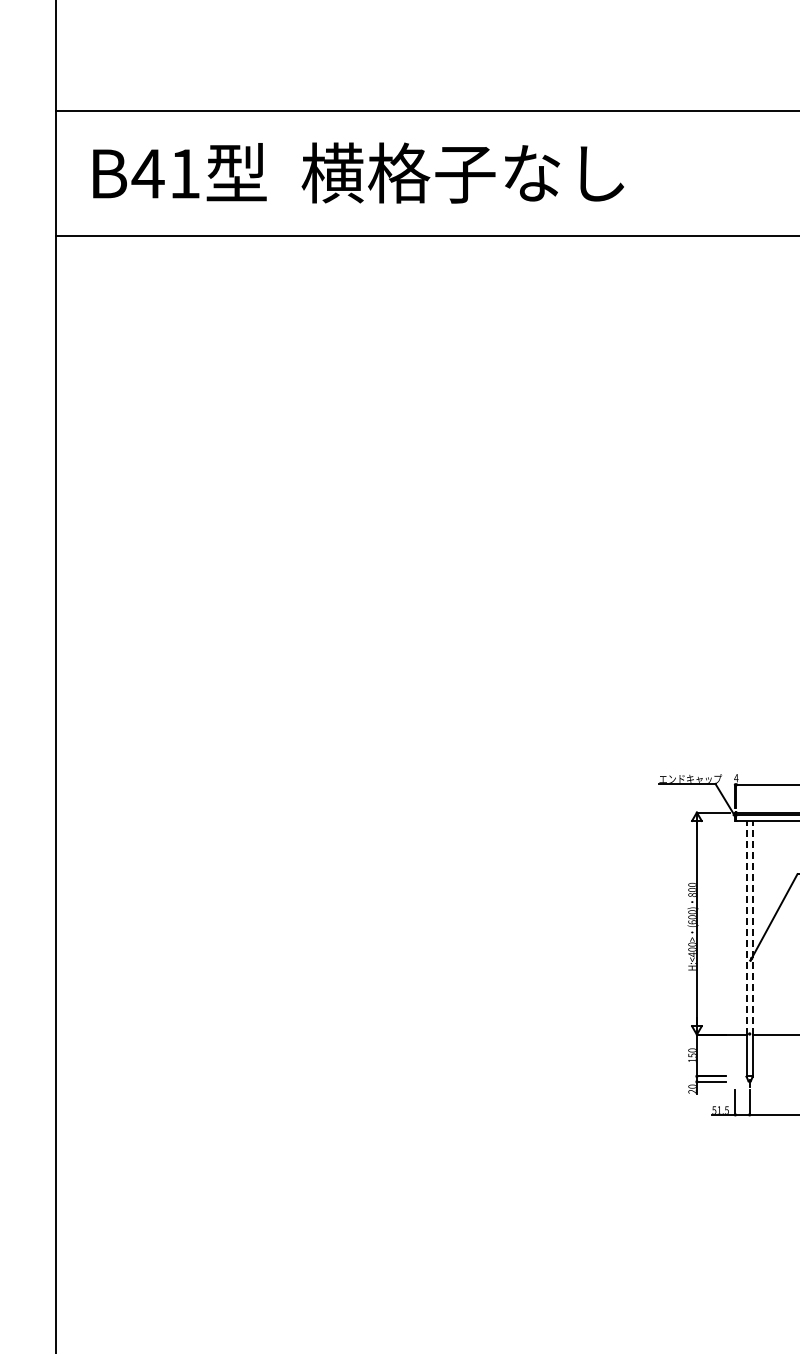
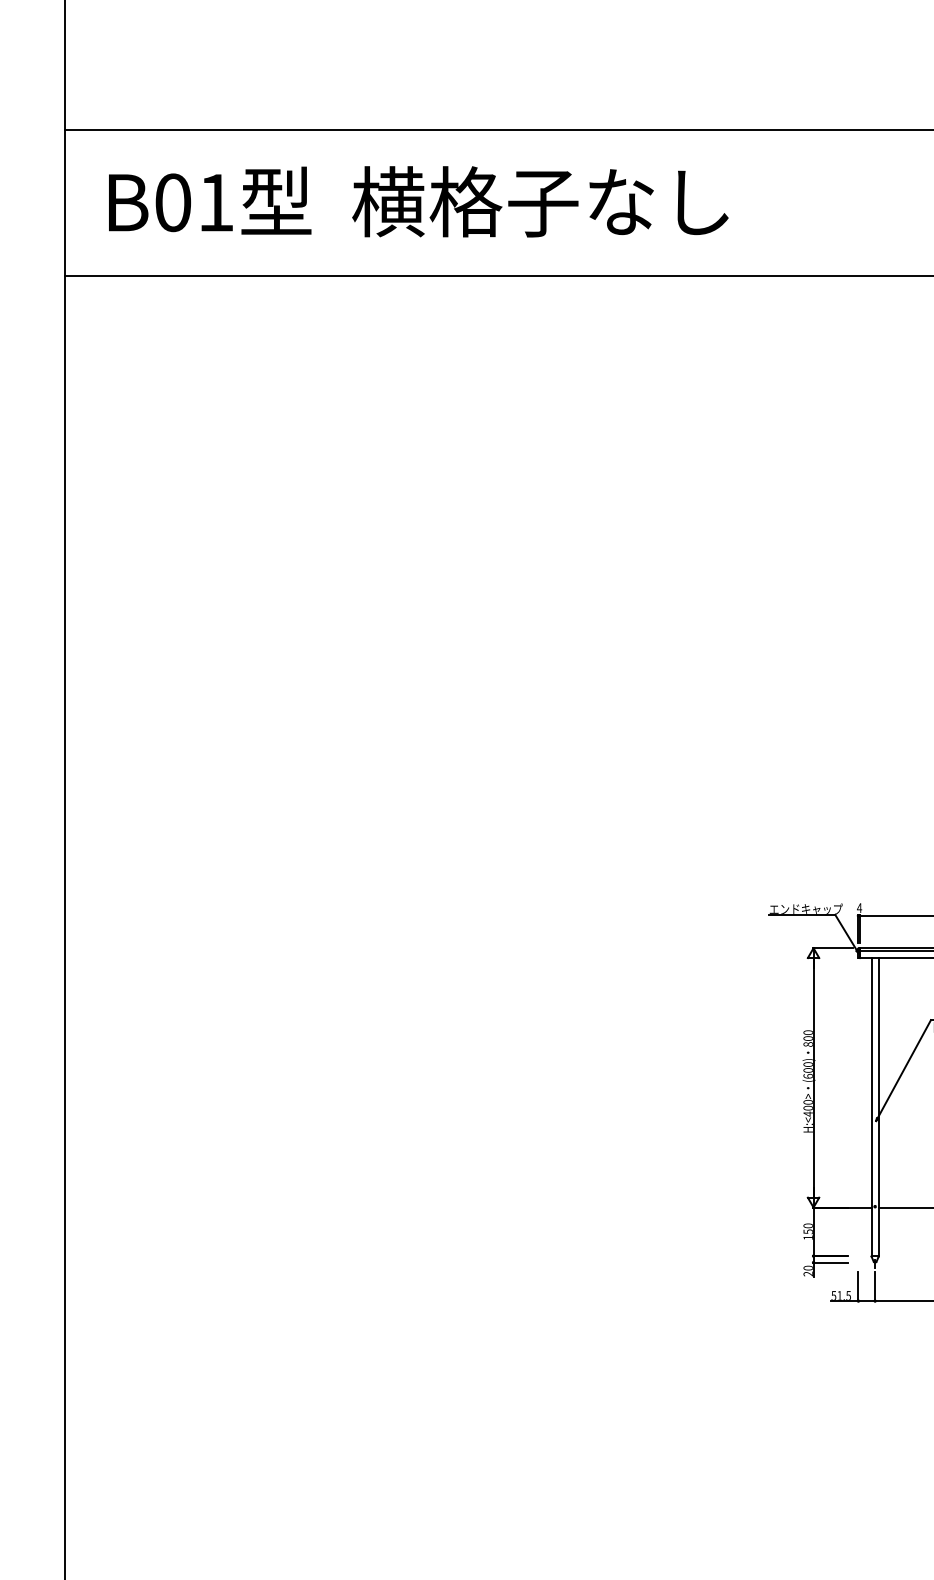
text: (147, 173) -> (172, 202), B41 -> B01
line: (746, 927) -> (871, 1082), dashed -> solid
line: (752, 927) -> (878, 1082), dashed -> solid

